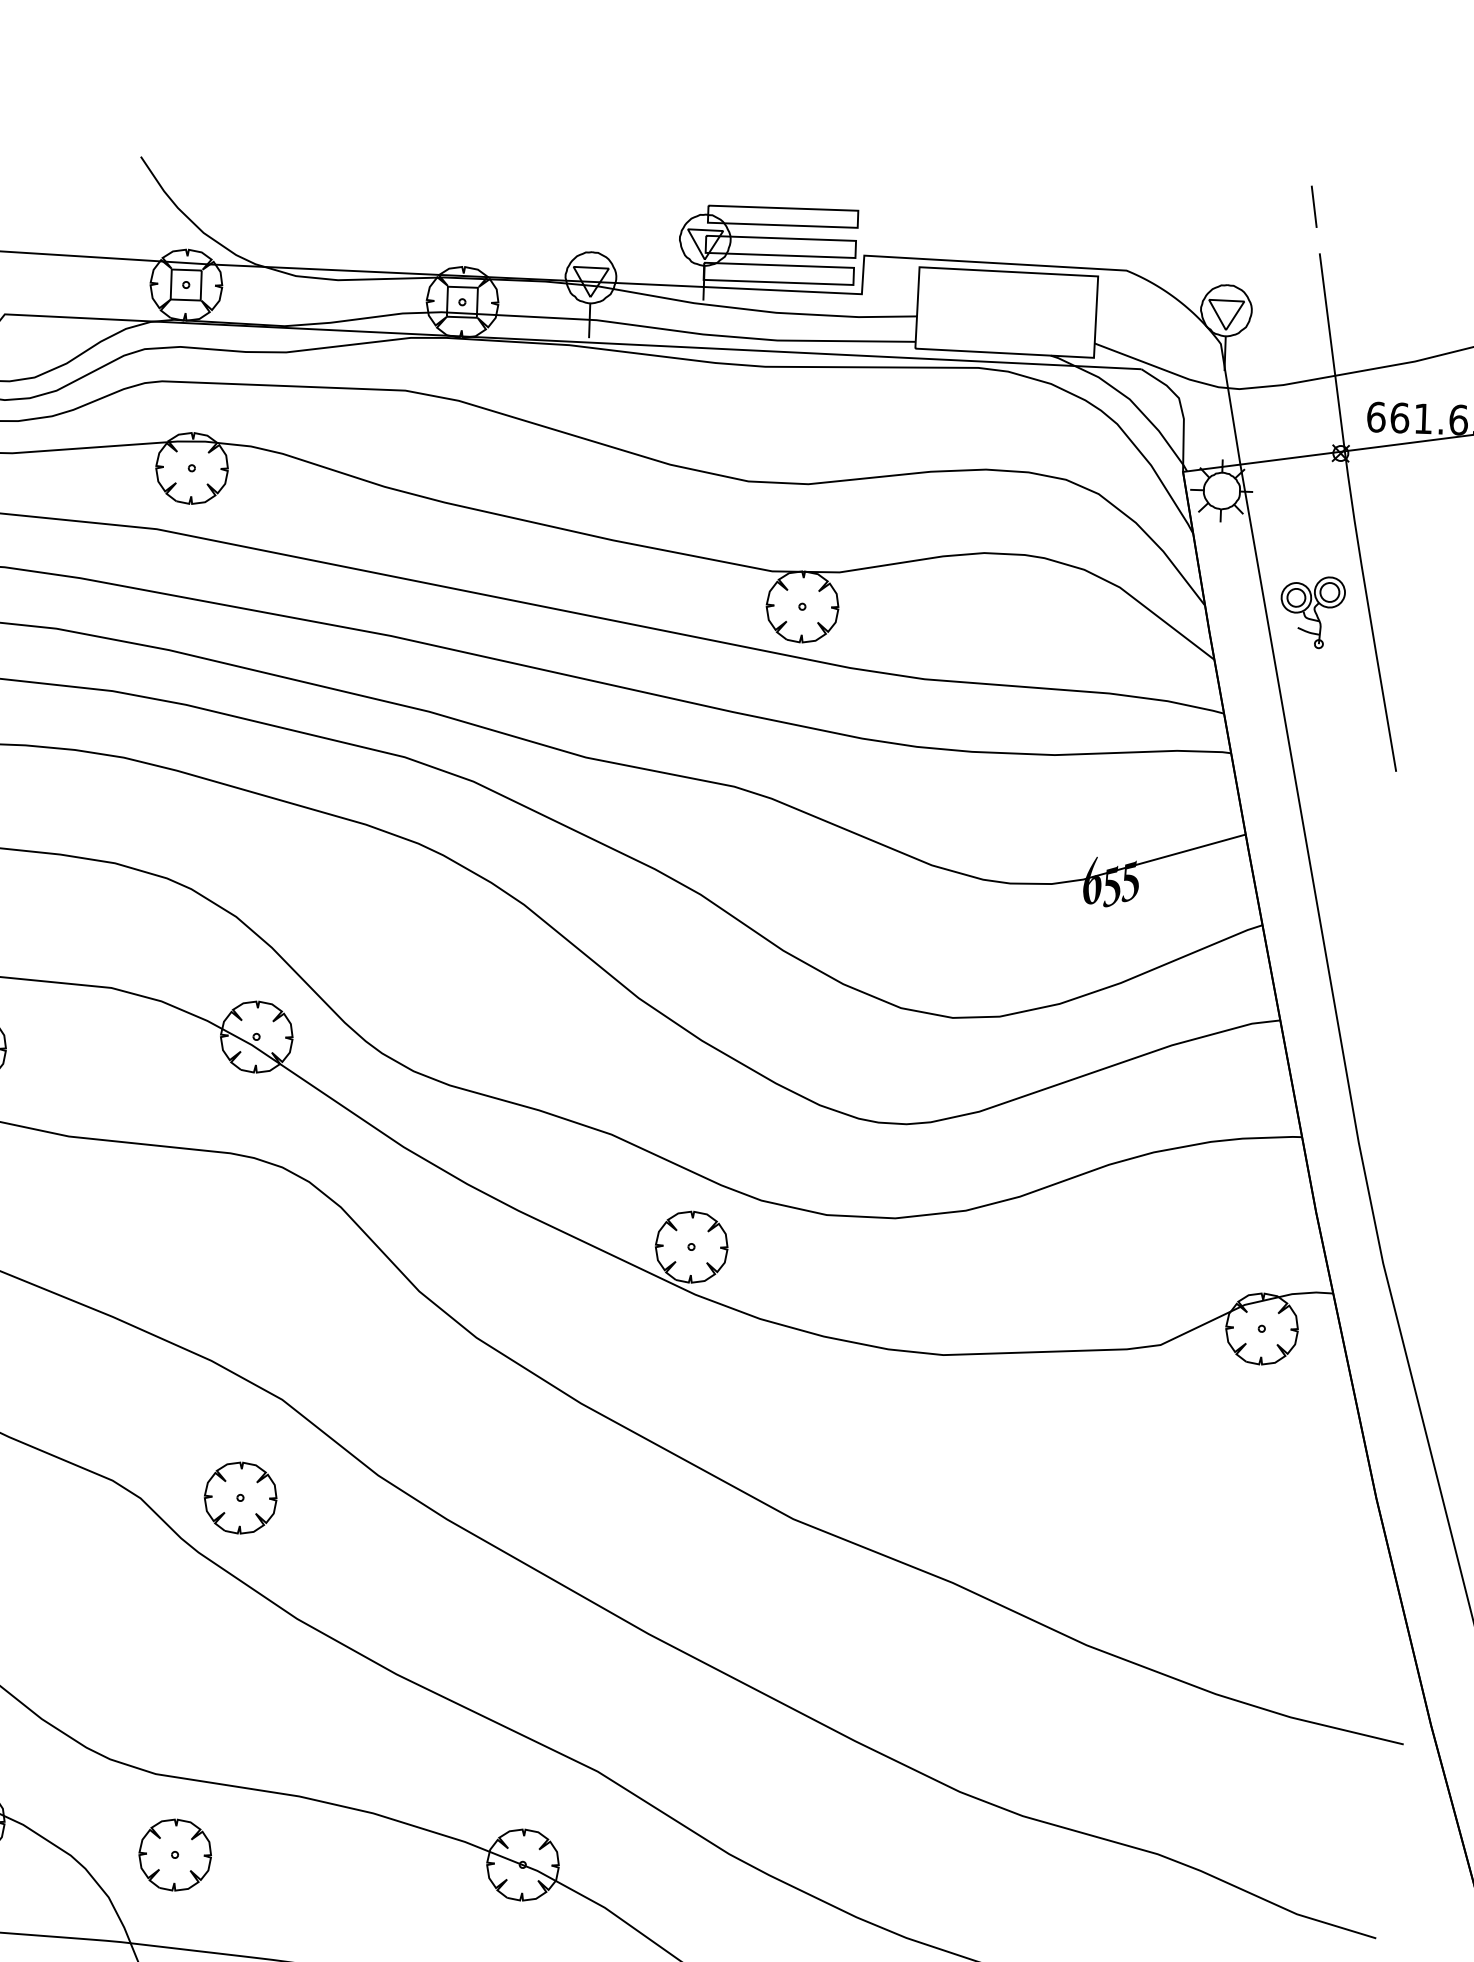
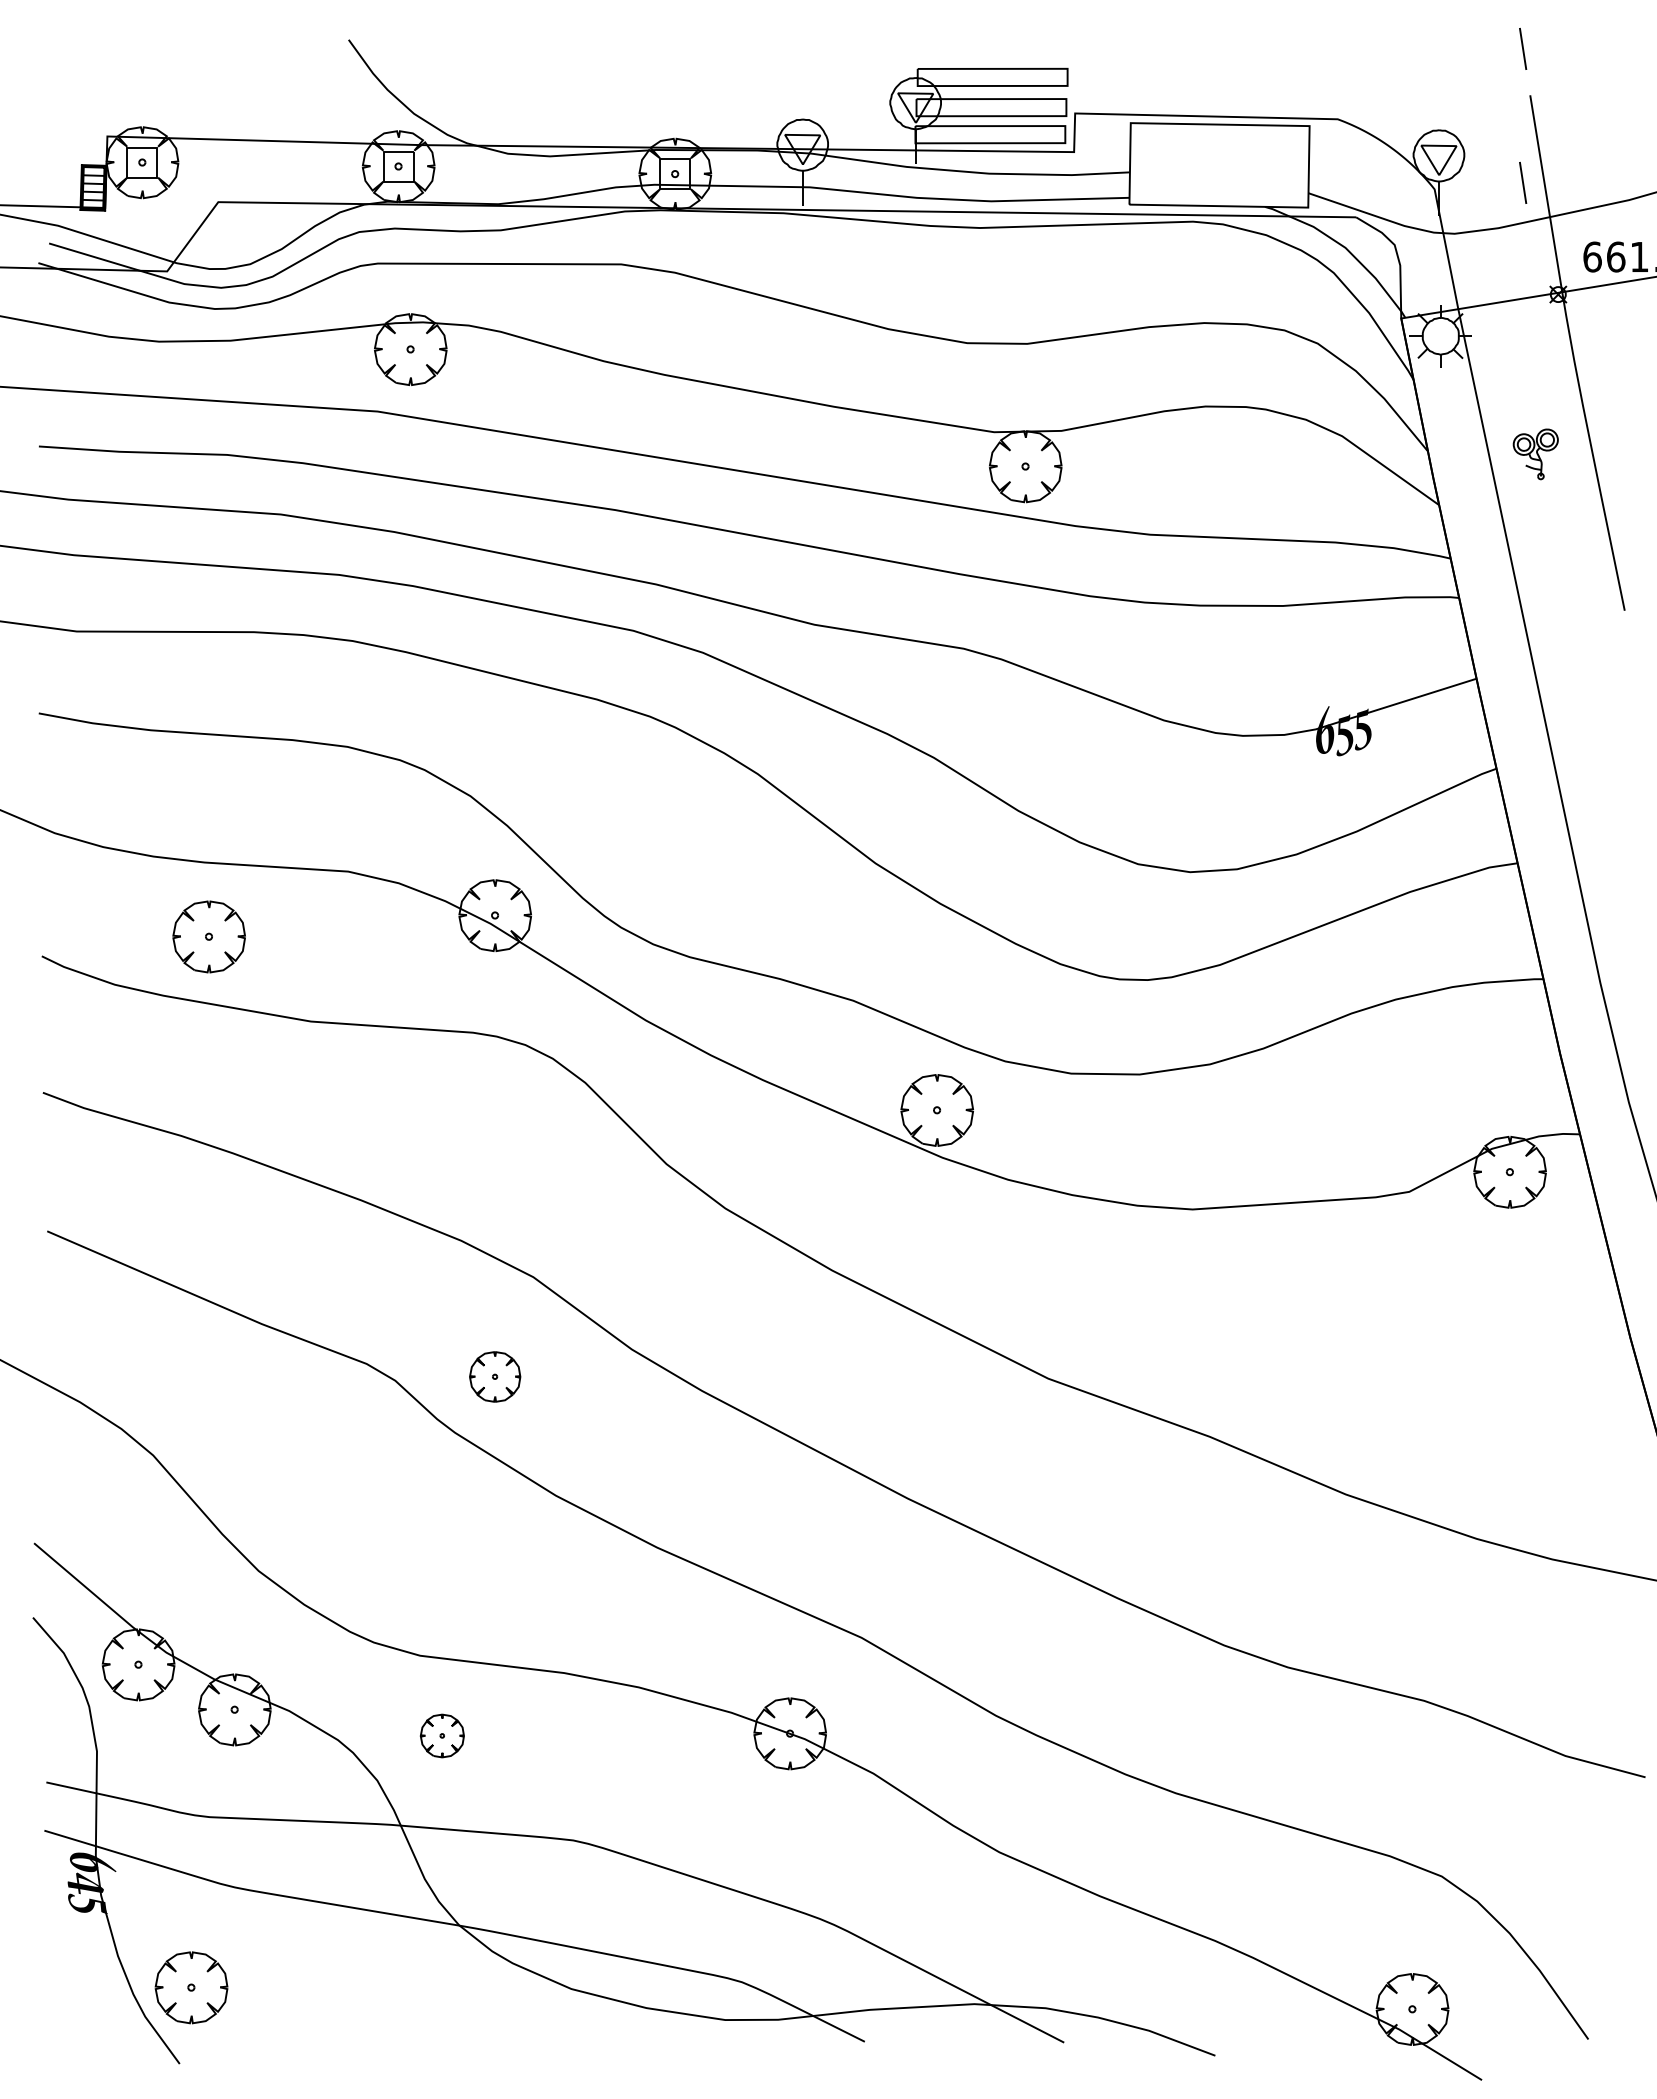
line: (1309, 340) -> (1523, 182), added
part: (1312, 612) -> (1535, 454), size x0.7
part: (239, 1497) -> (494, 1376), size x0.7
part: (175, 1854) -> (442, 1735), size x0.6

